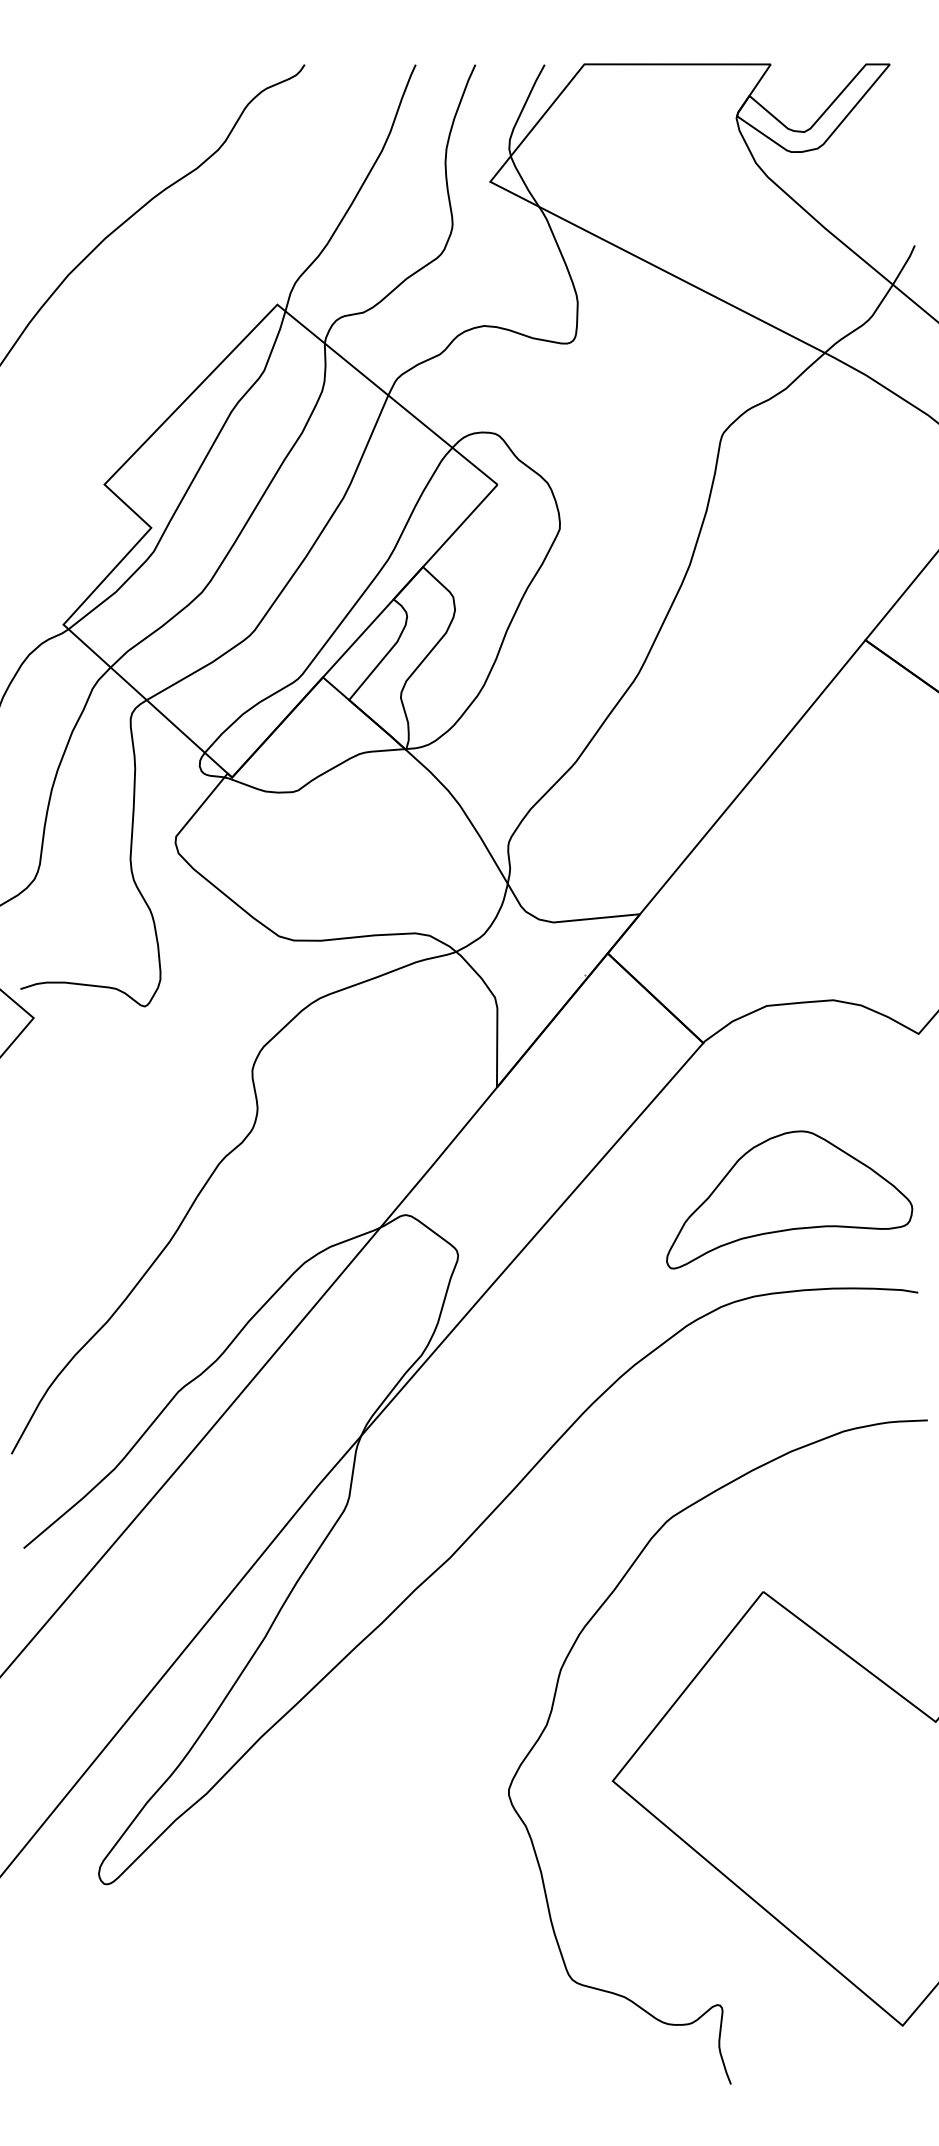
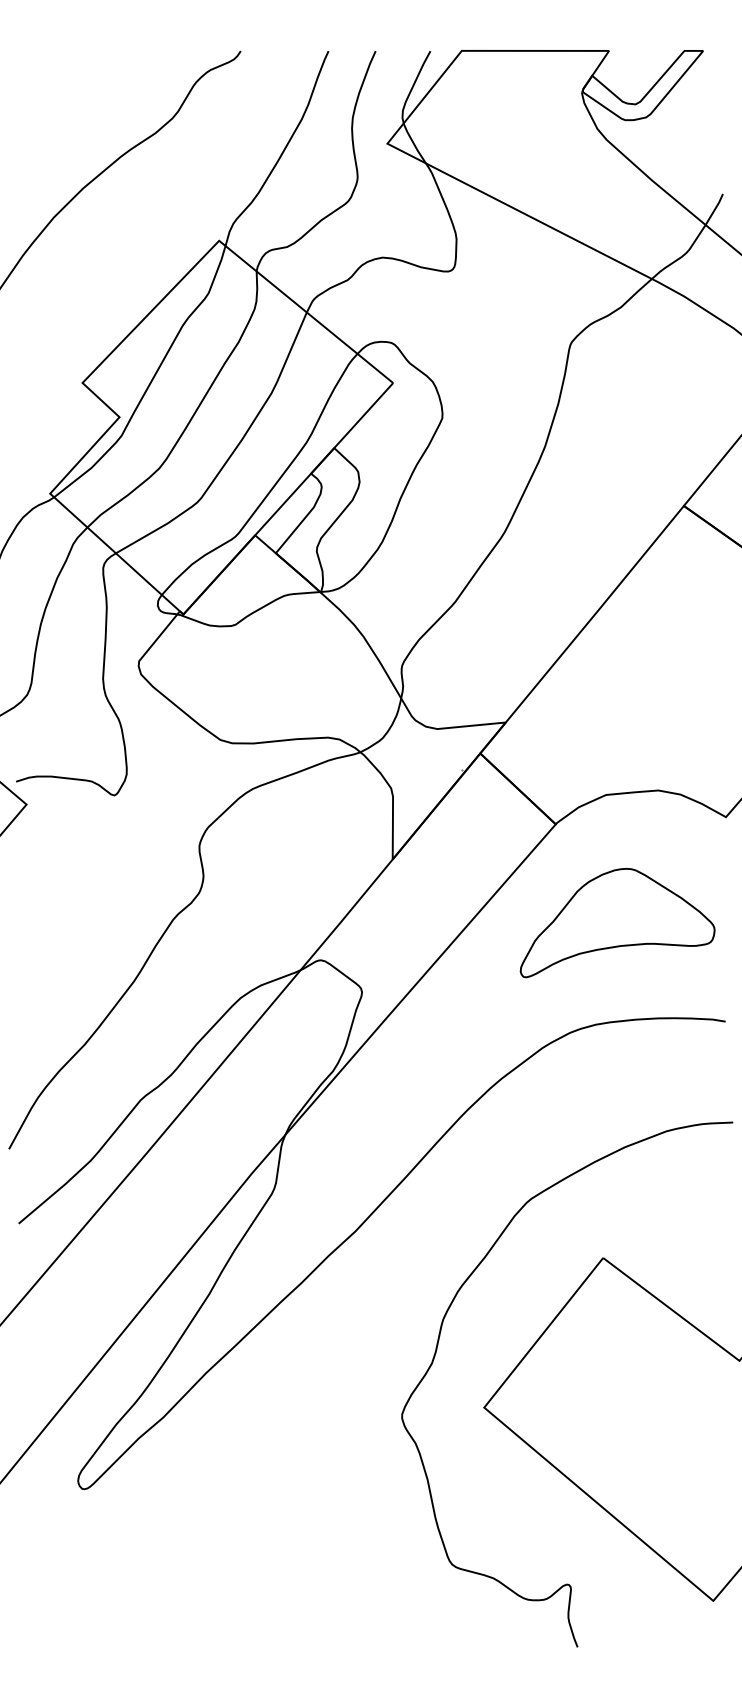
part: (789, 1199) -> (617, 922), moved

